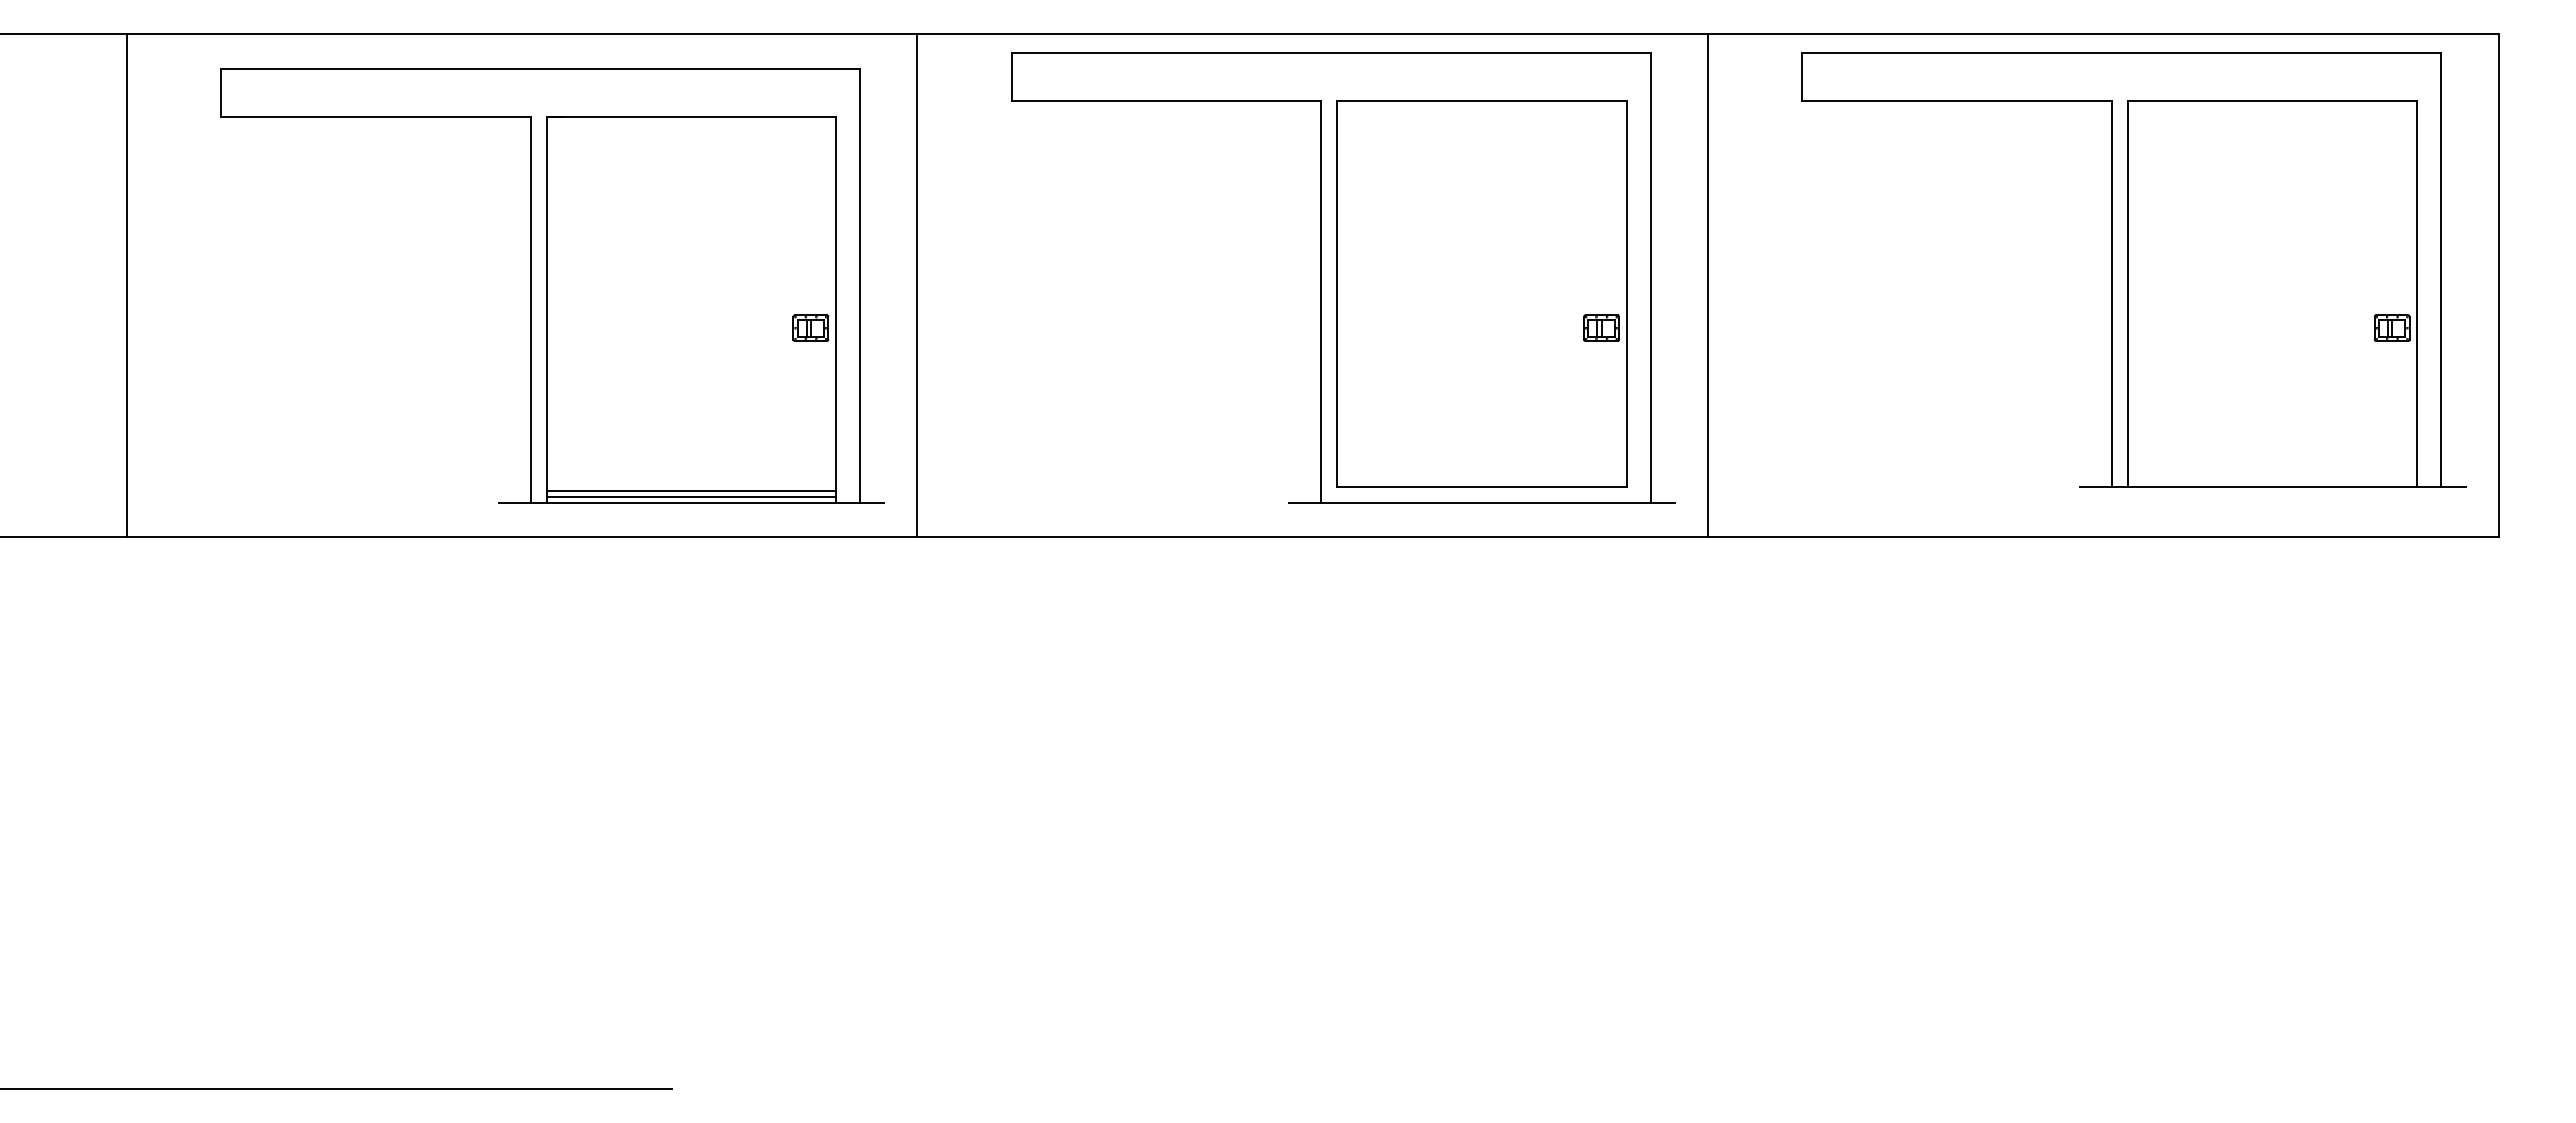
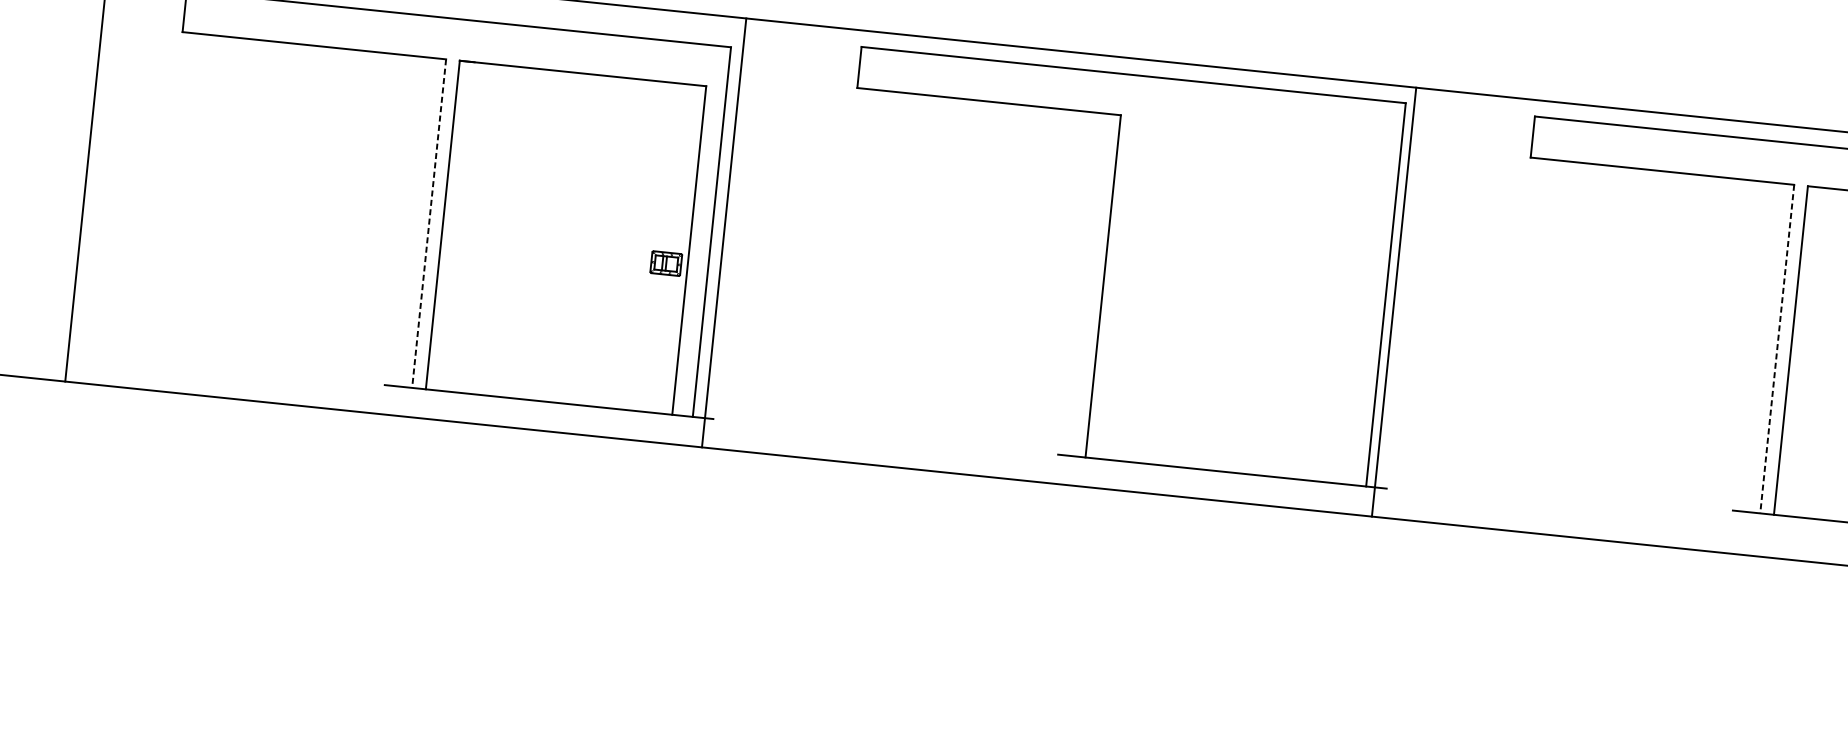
line: (917, 285) -> (724, 232), moved
line: (1708, 285) -> (1394, 302), moved
part: (1481, 293) -> (1240, 293), removed
line: (2111, 294) -> (1776, 349), solid -> dashed
line: (530, 310) -> (428, 223), solid -> dashed
line: (691, 490) -> (550, 391), removed
line: (691, 496) -> (549, 396), removed

